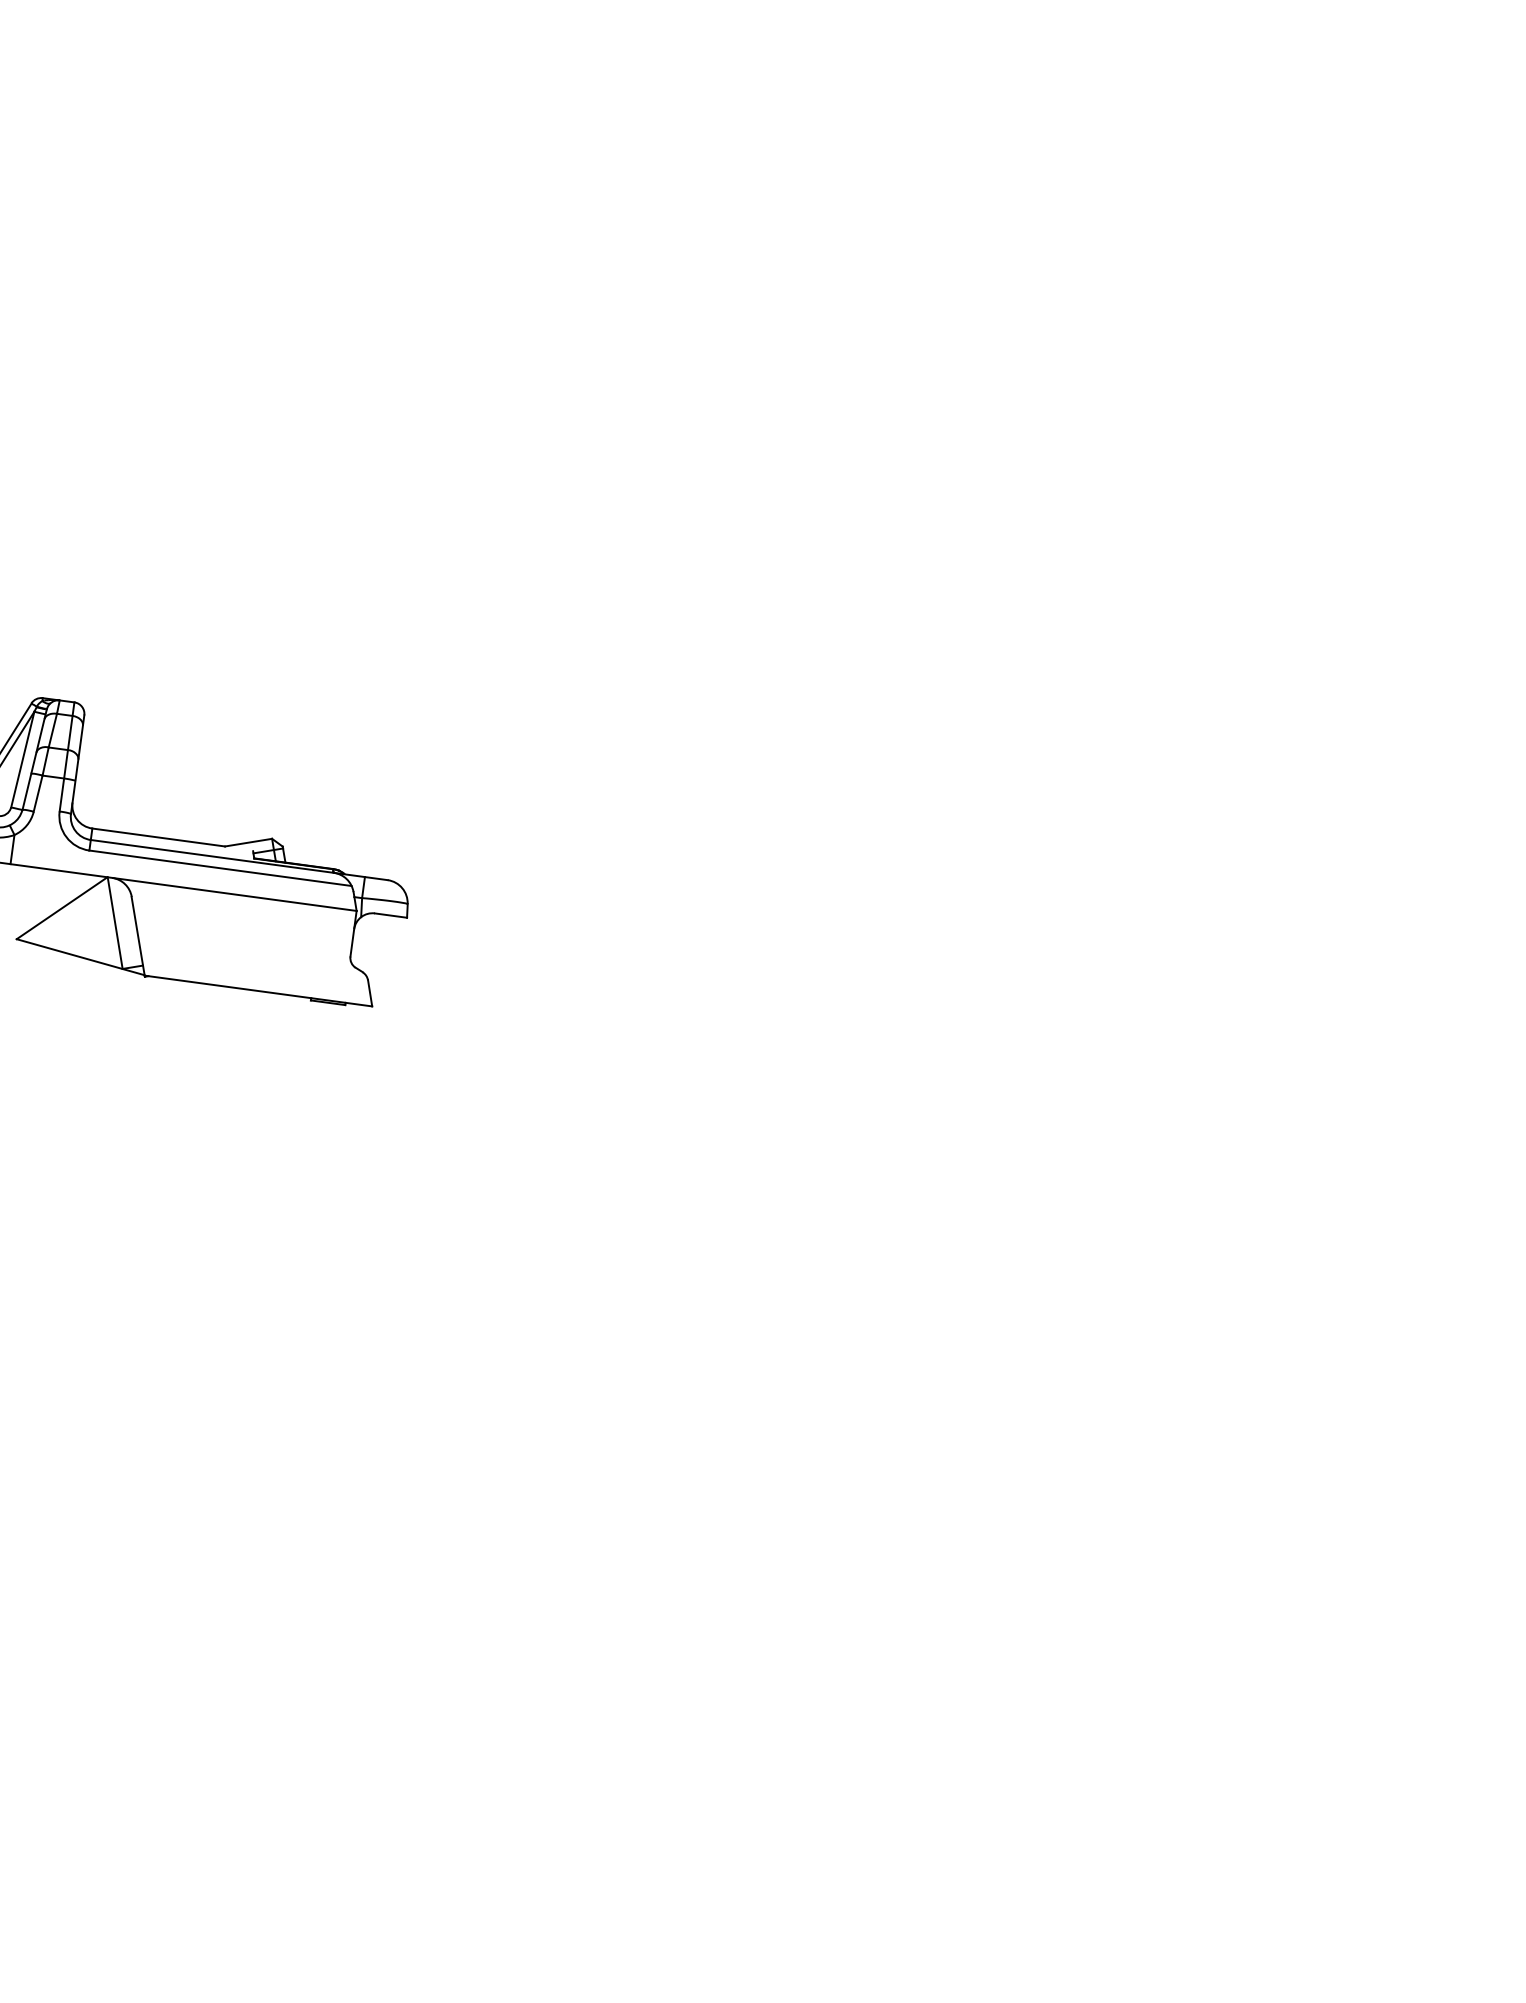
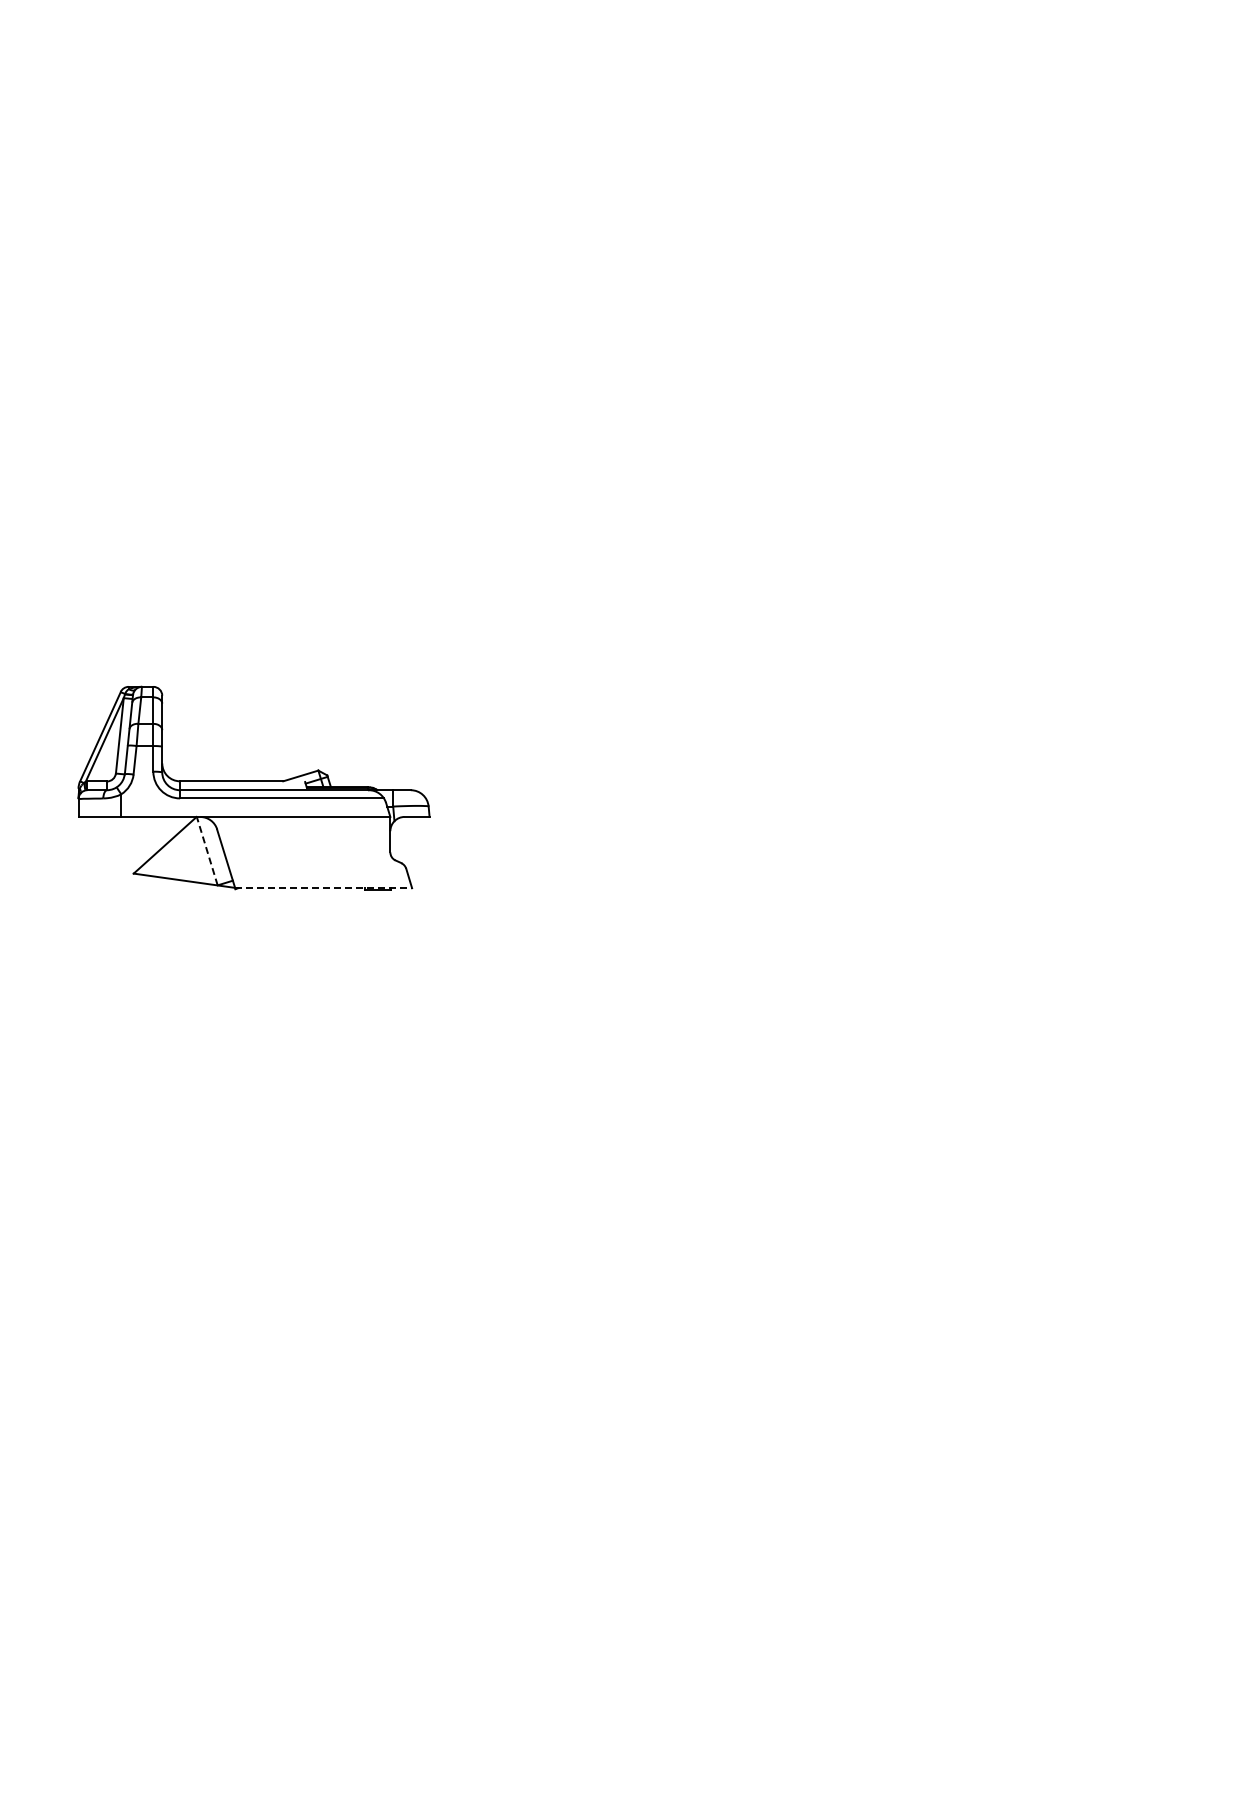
line: (115, 923) -> (207, 851), solid -> dashed
line: (259, 991) -> (324, 888), solid -> dashed

